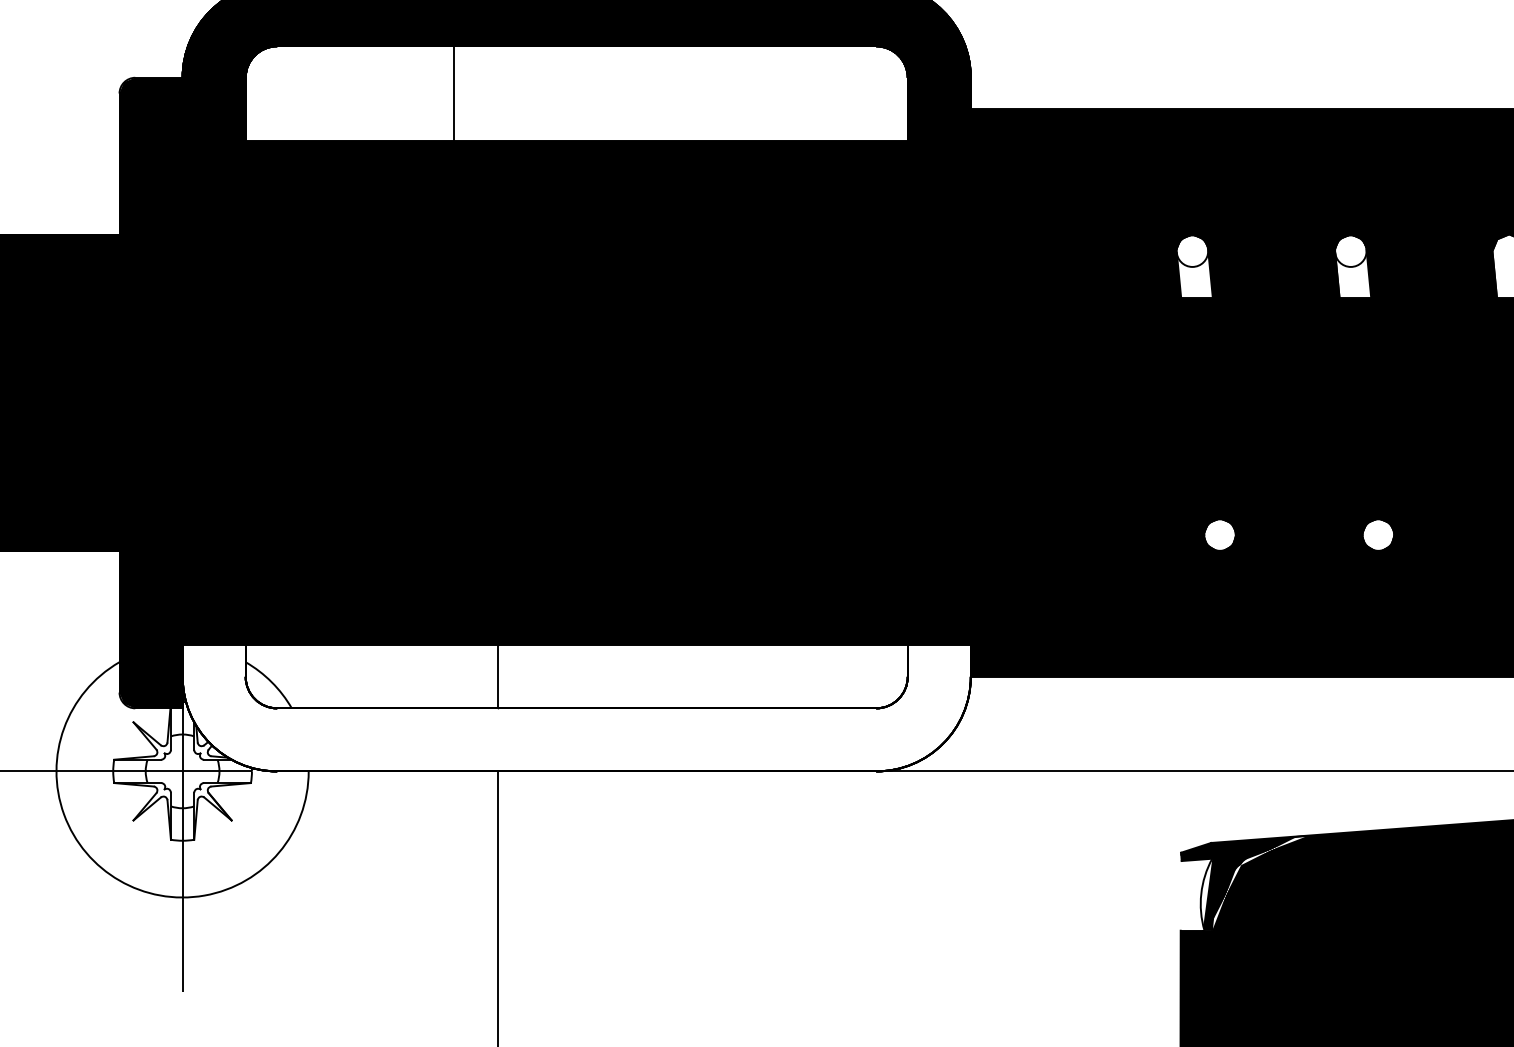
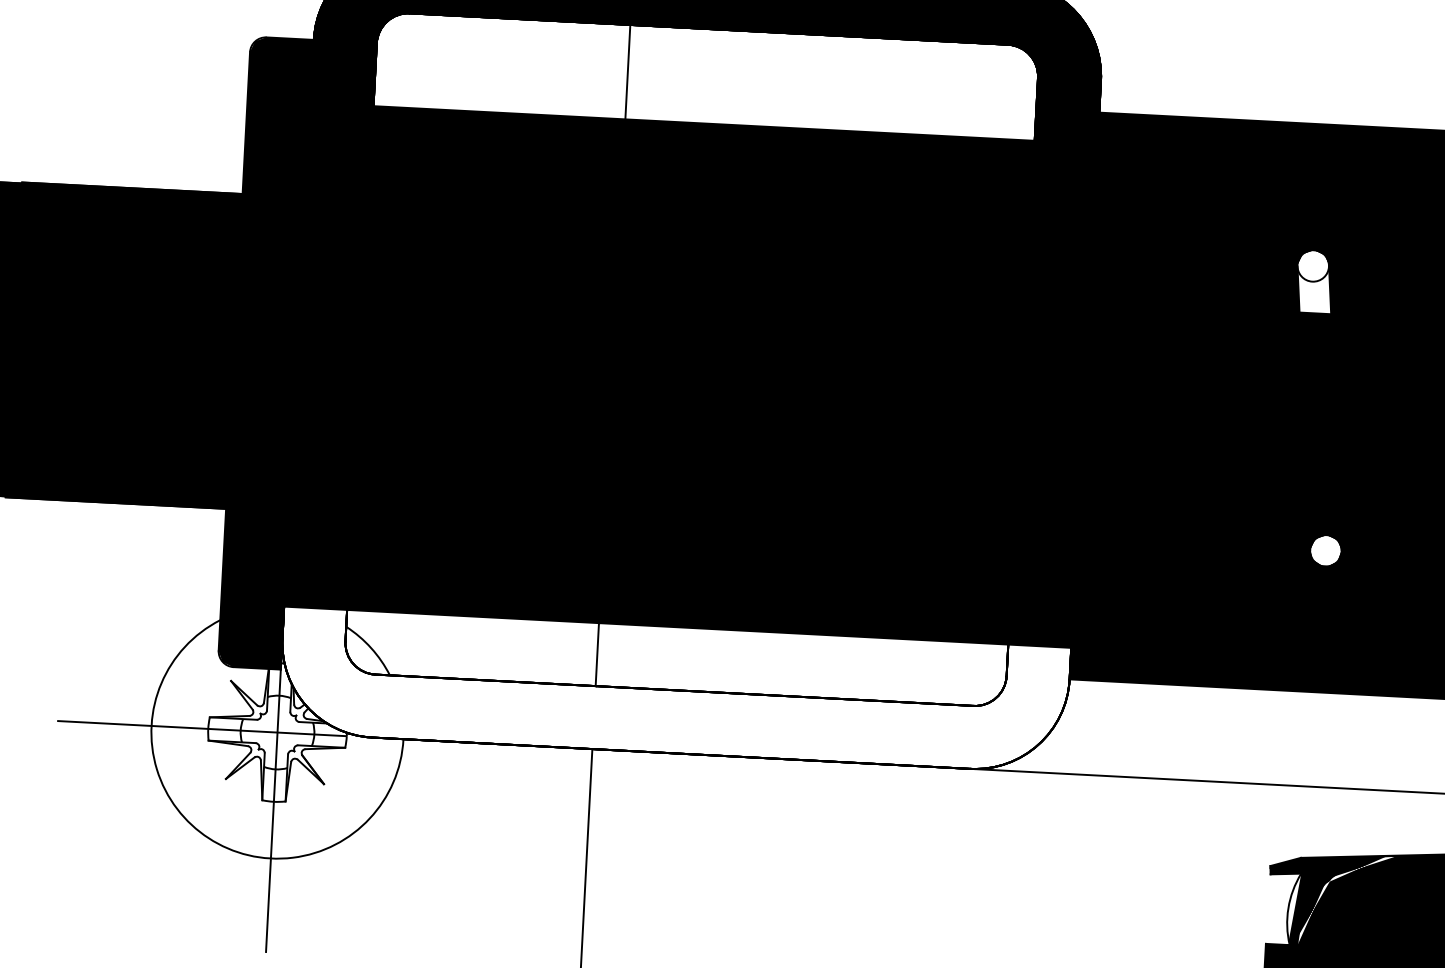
line: (453, 93) -> (627, 72), moved

